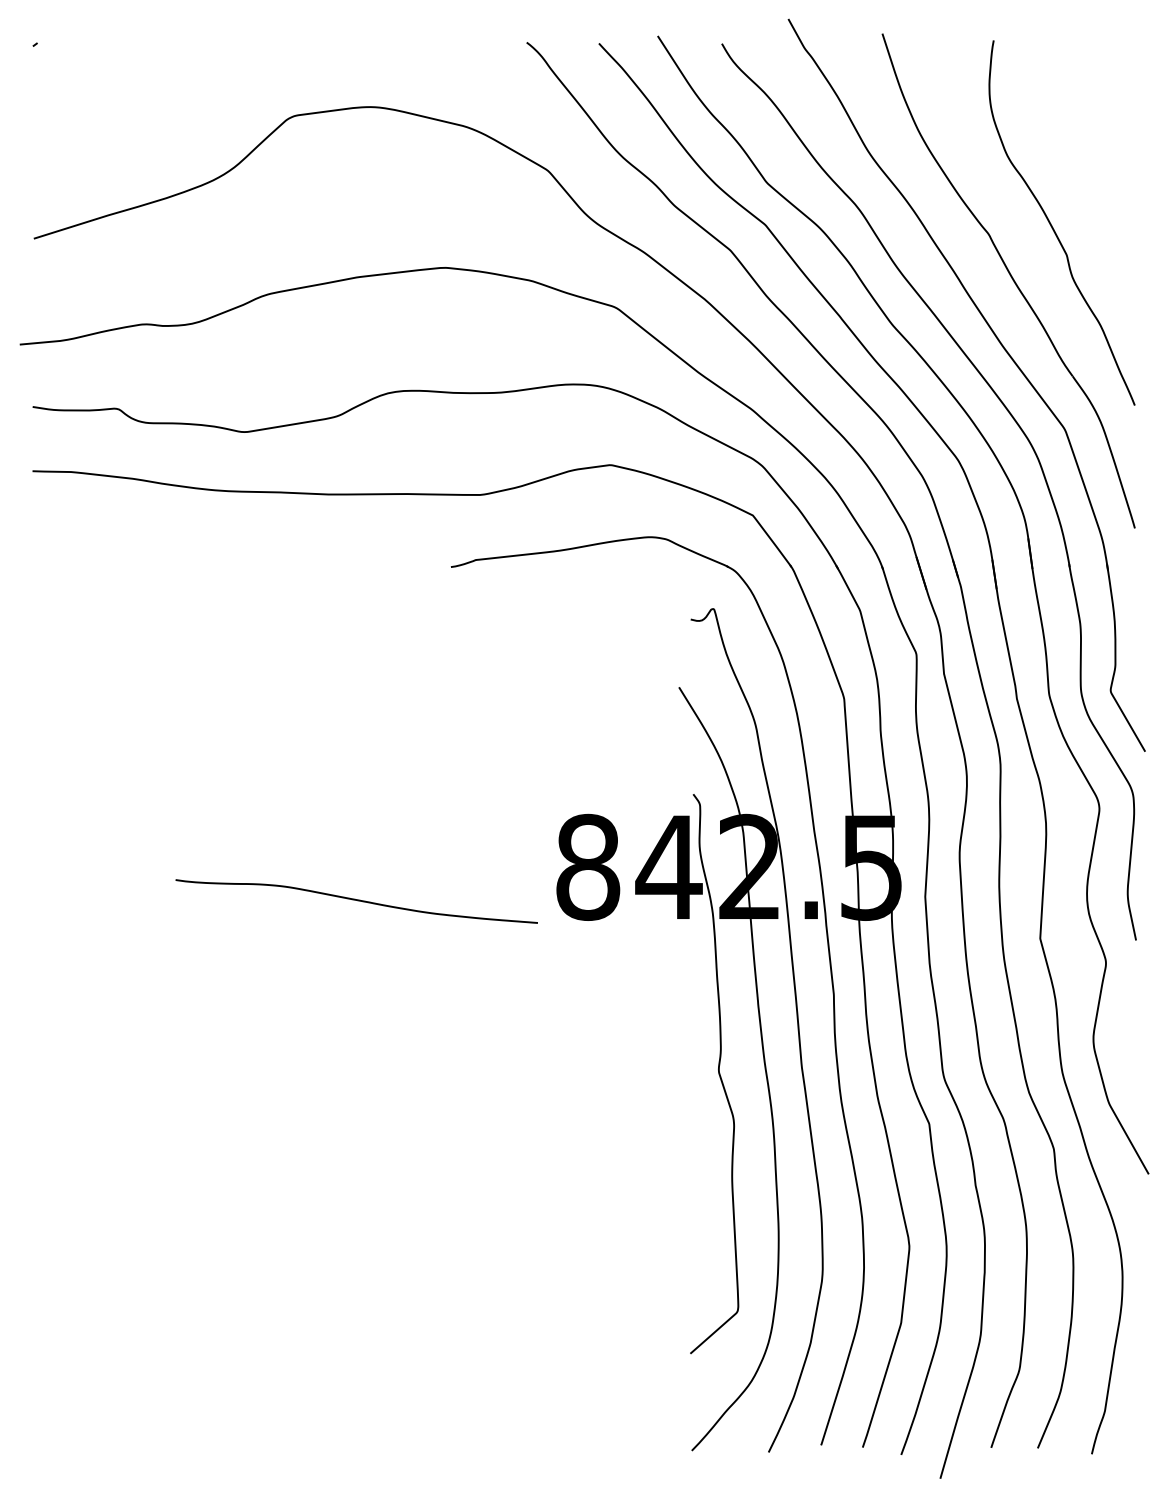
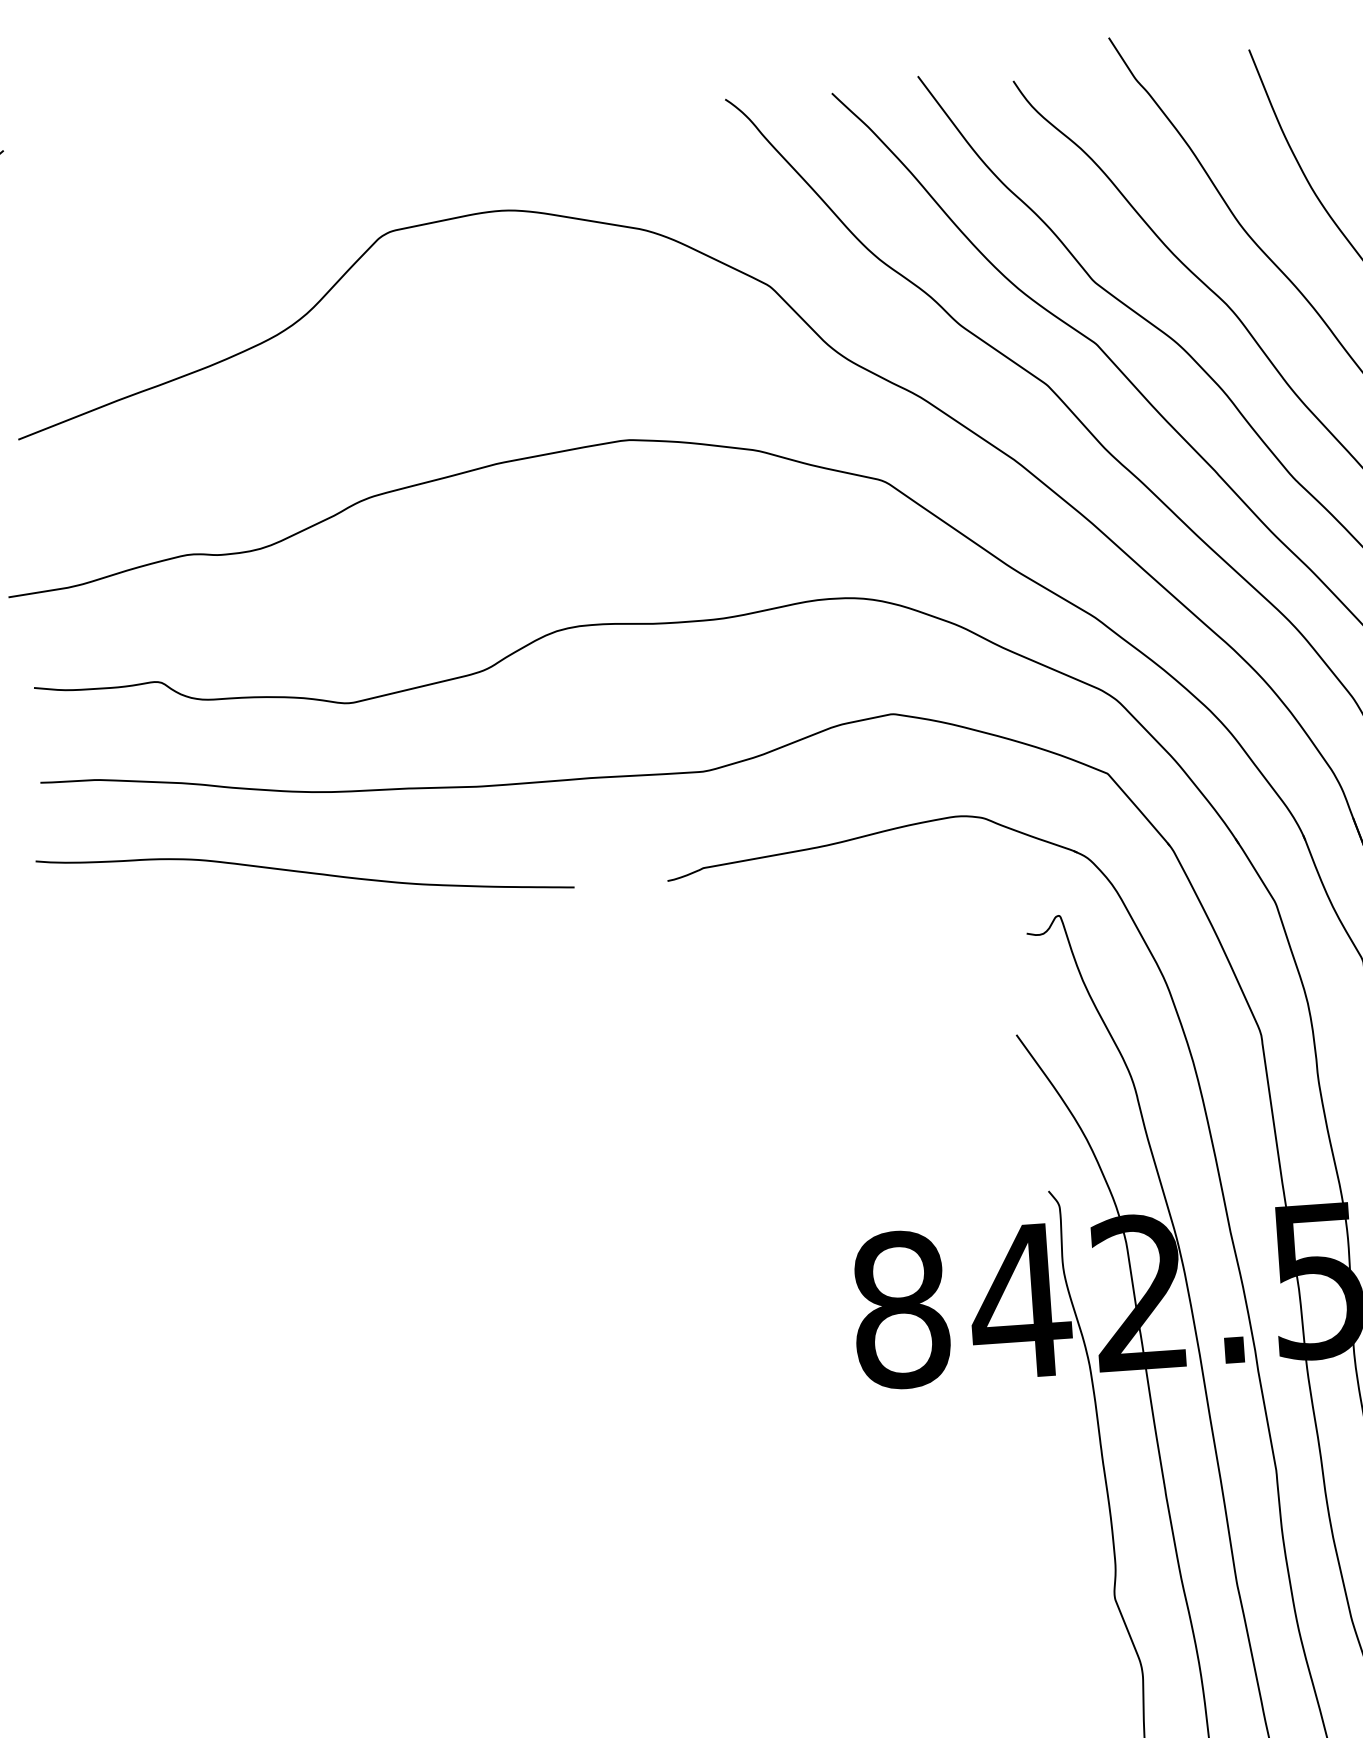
curve: (356, 900) -> (304, 872), moved

